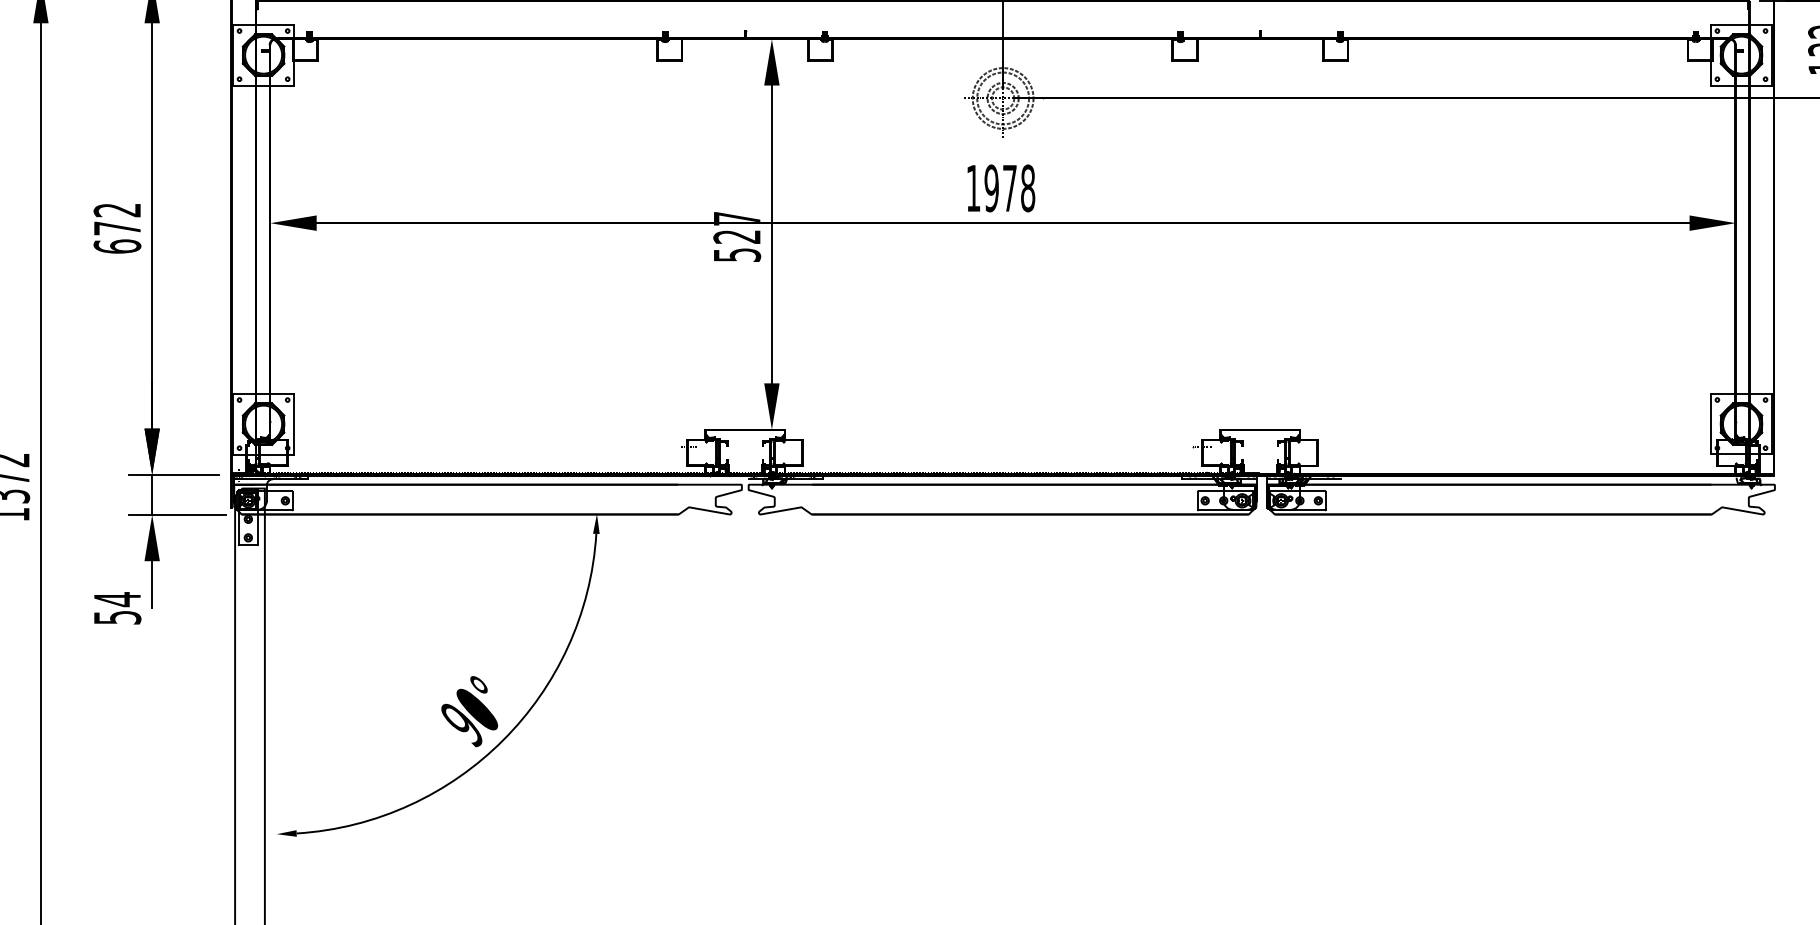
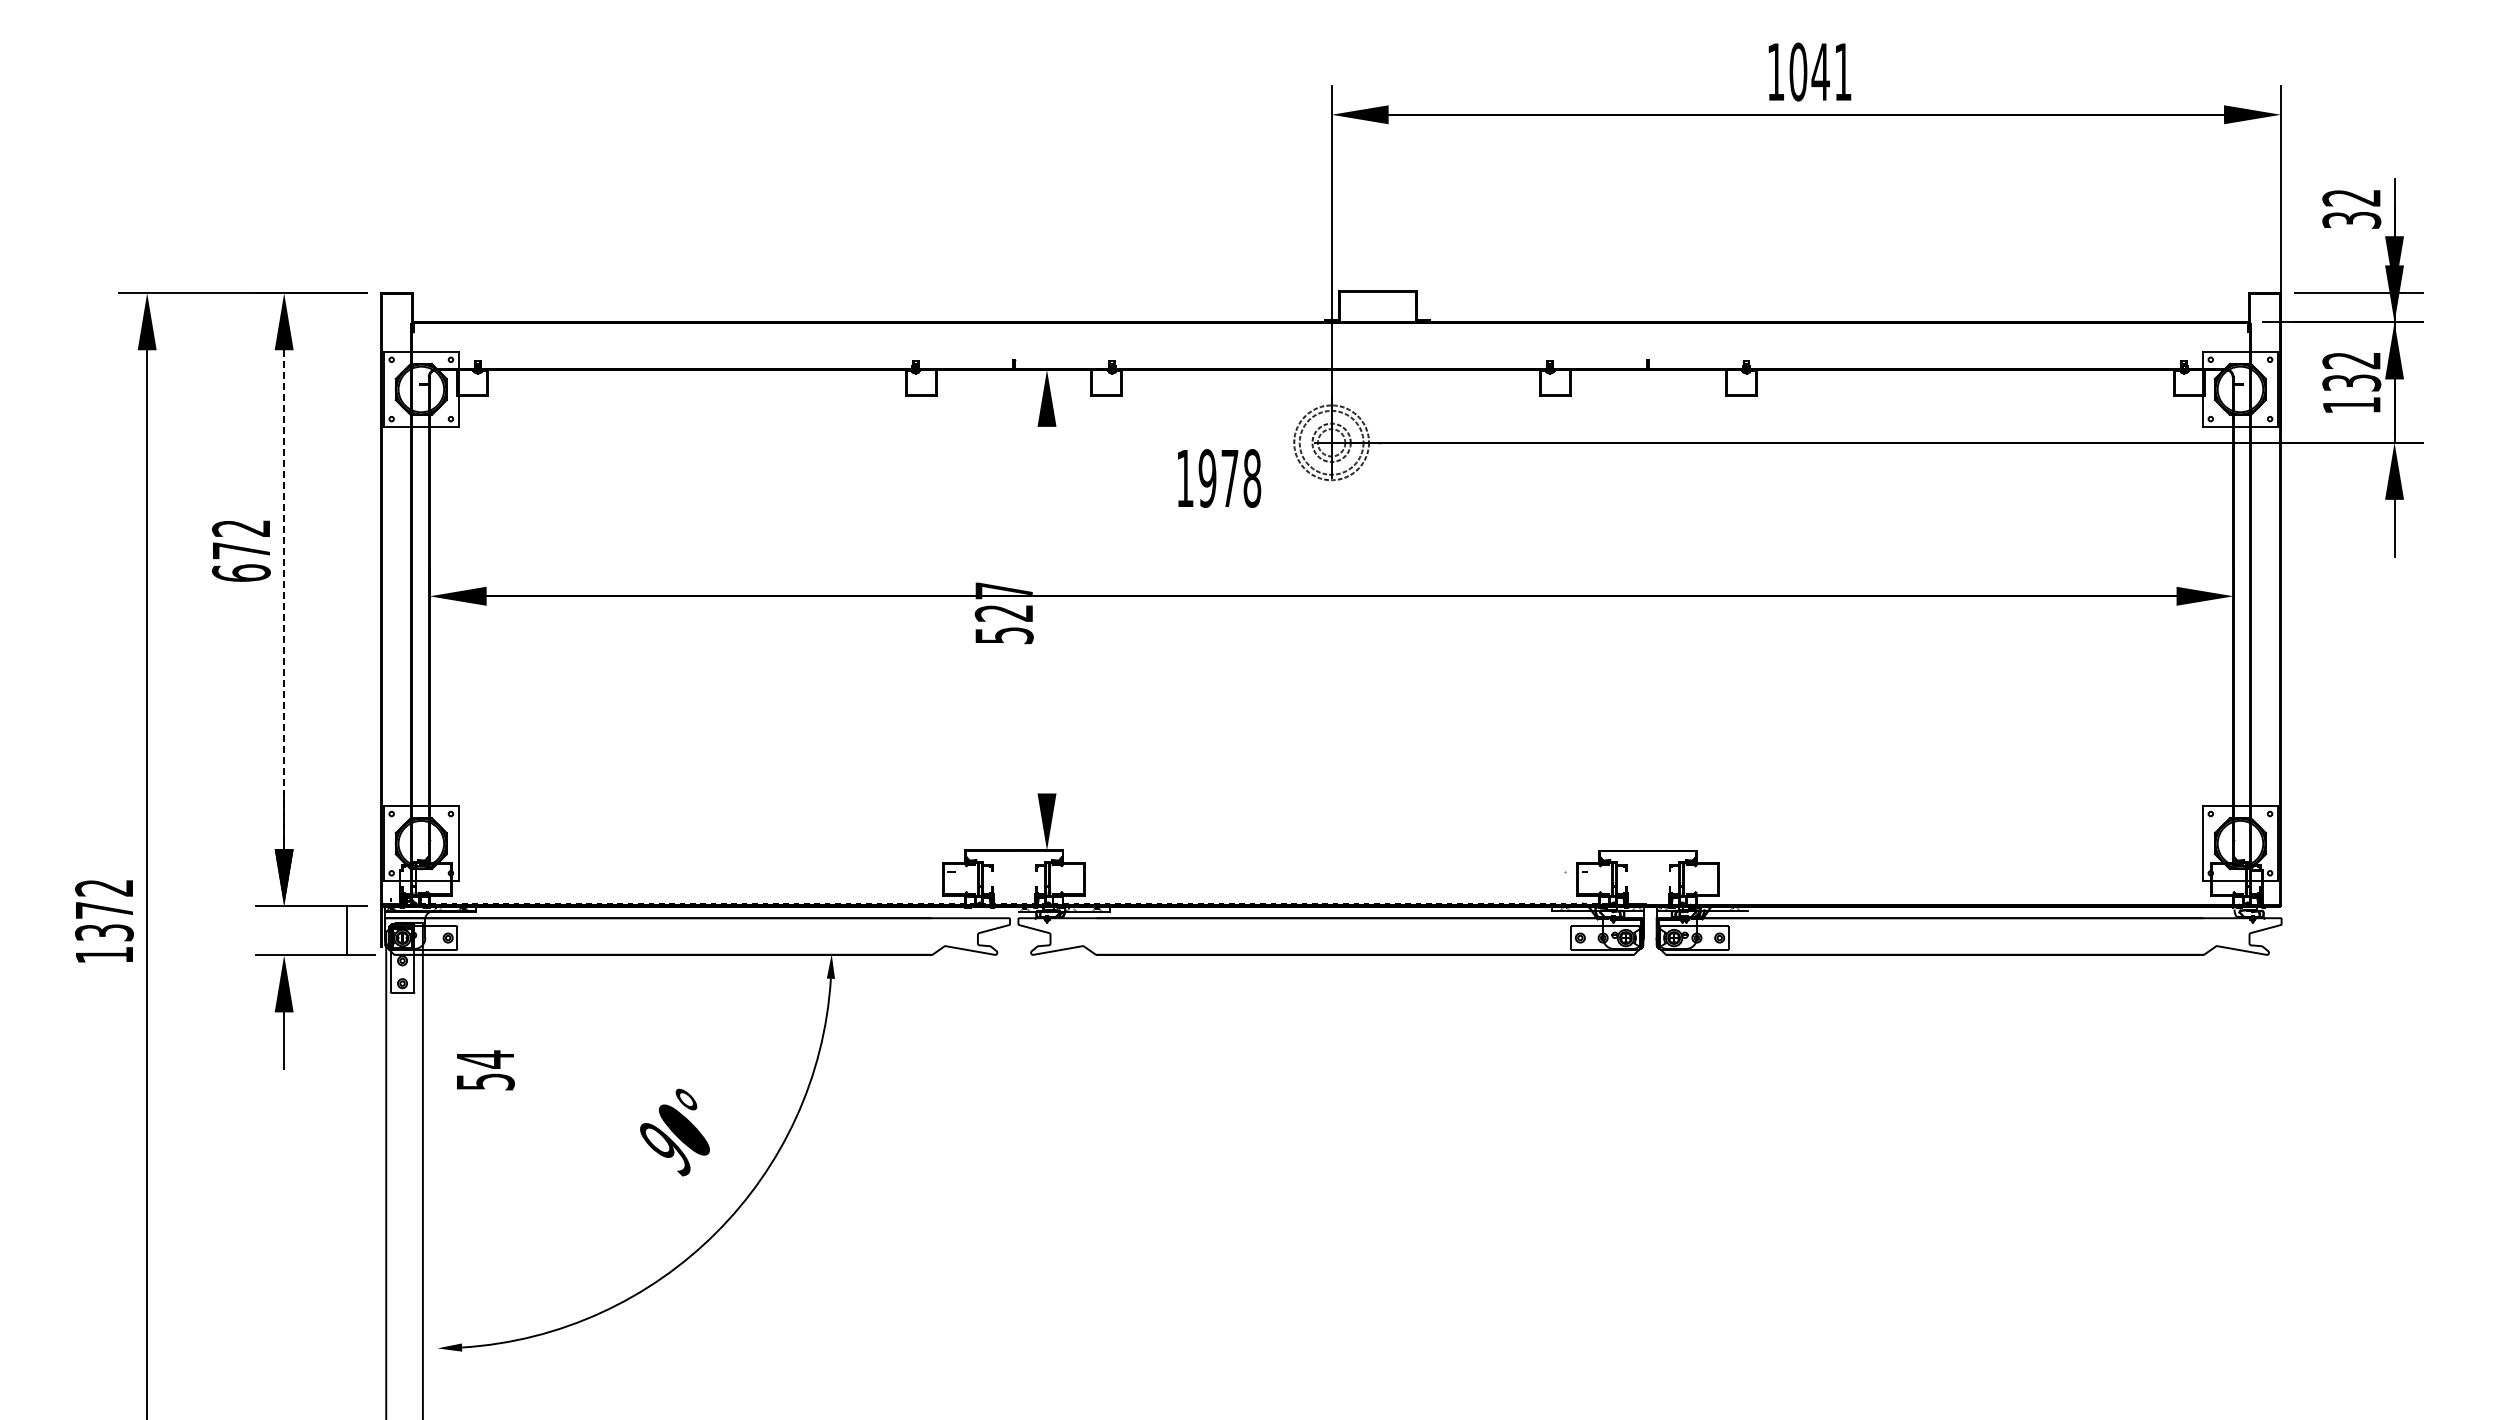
text: (1001, 188) -> (1219, 478), moved
line: (152, 226) -> (284, 600), solid -> dashed
text: (117, 228) -> (241, 550), moved
line: (772, 233) -> (1047, 609), removed
line: (152, 494) -> (347, 930), moved
text: (117, 608) -> (485, 1070), moved
text: (469, 711) -> (674, 1132), moved

